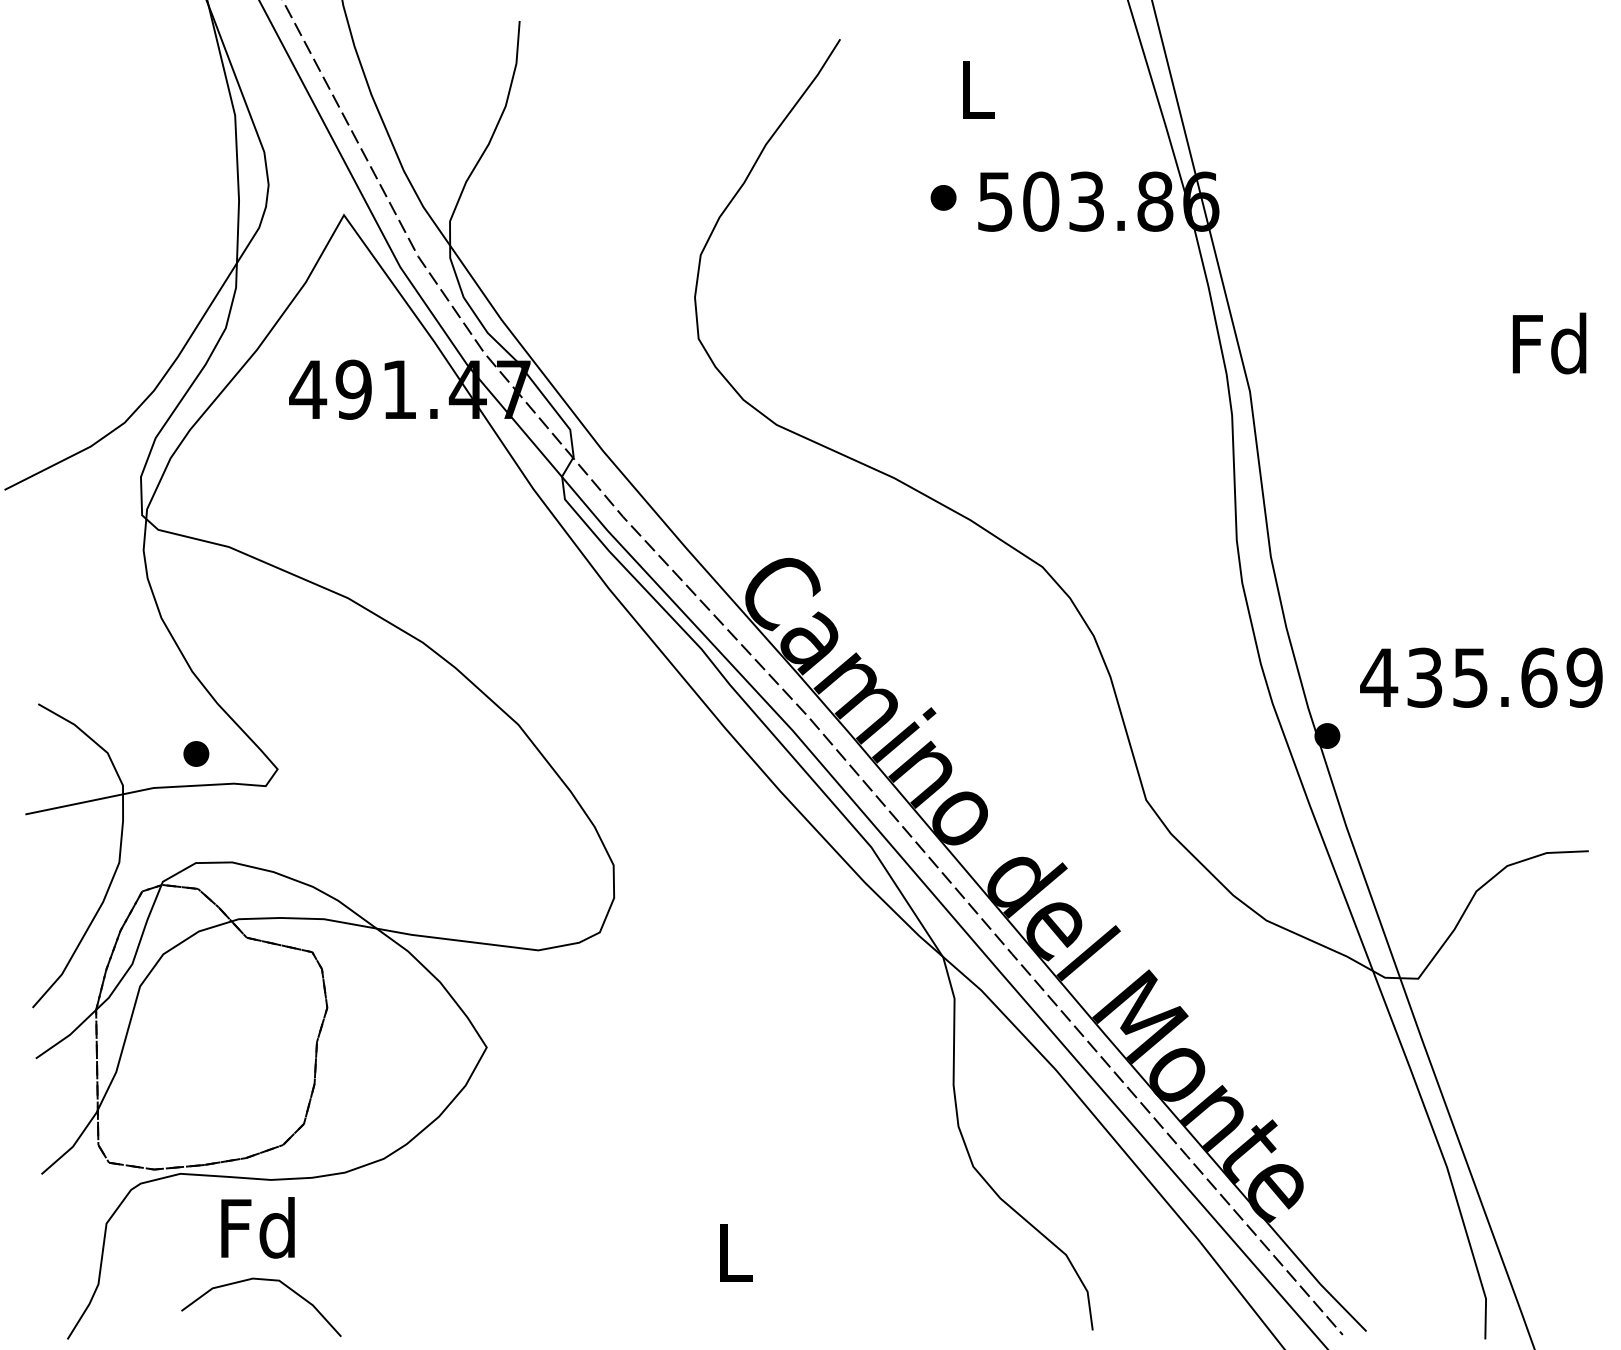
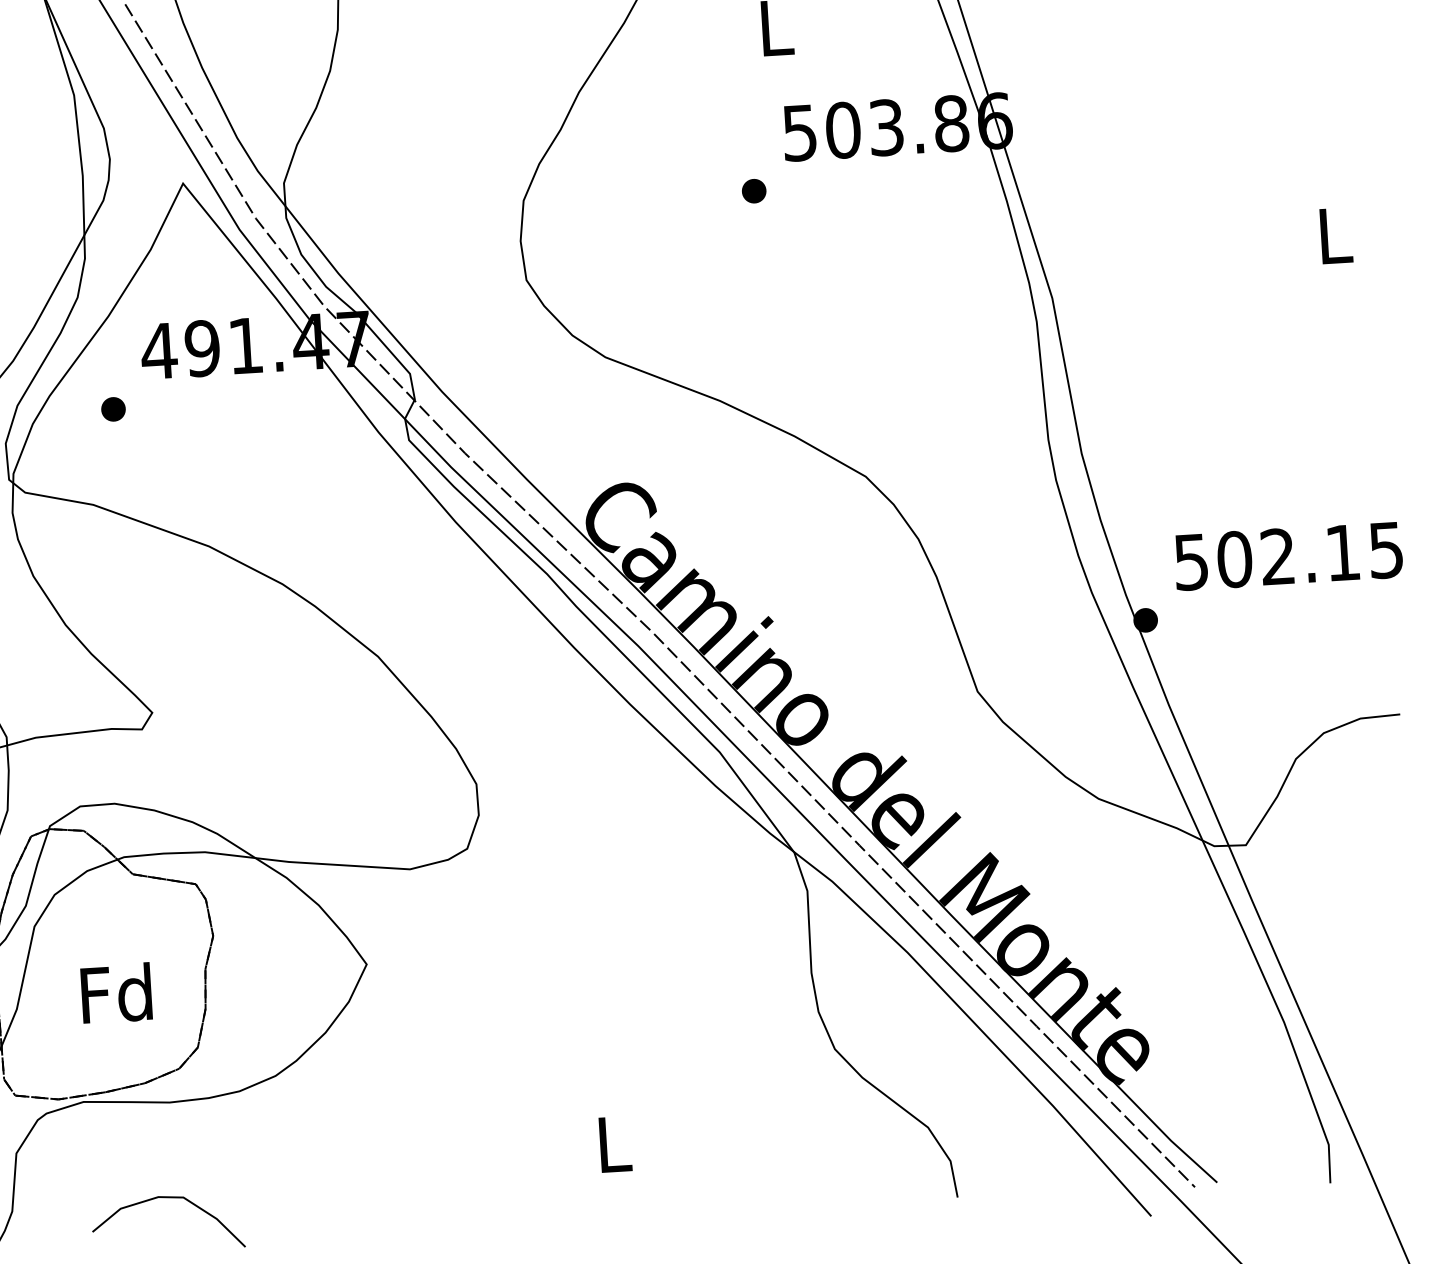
part: (943, 197) -> (754, 190), moved
text: (1549, 343) -> (1333, 235), Fd -> L
text: (1481, 677) -> (1288, 555), 435.69 -> 502.15
part: (196, 753) -> (113, 408), moved
text: (257, 1227) -> (116, 993), moved

